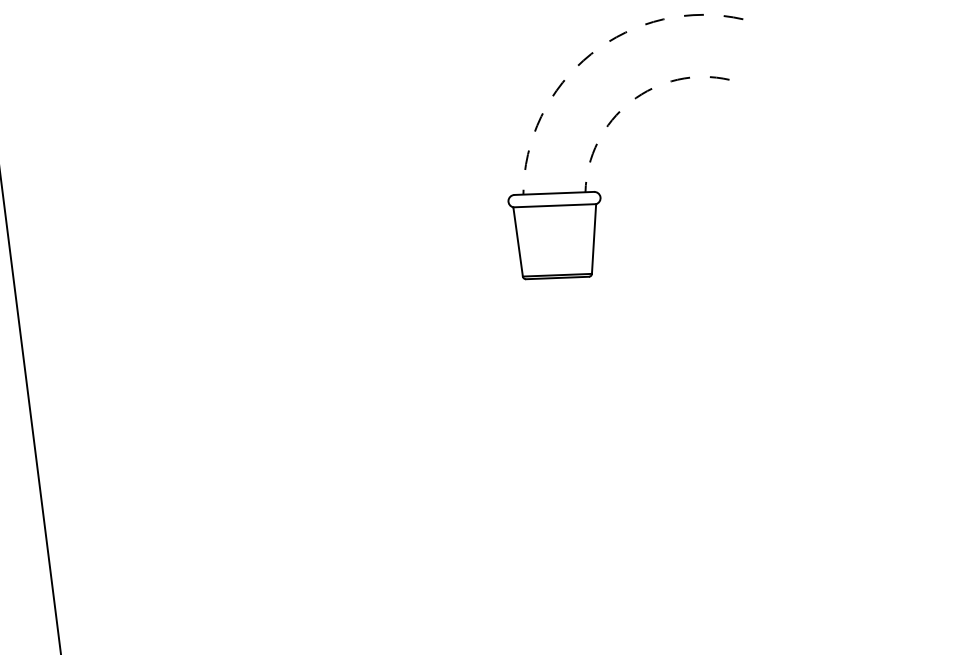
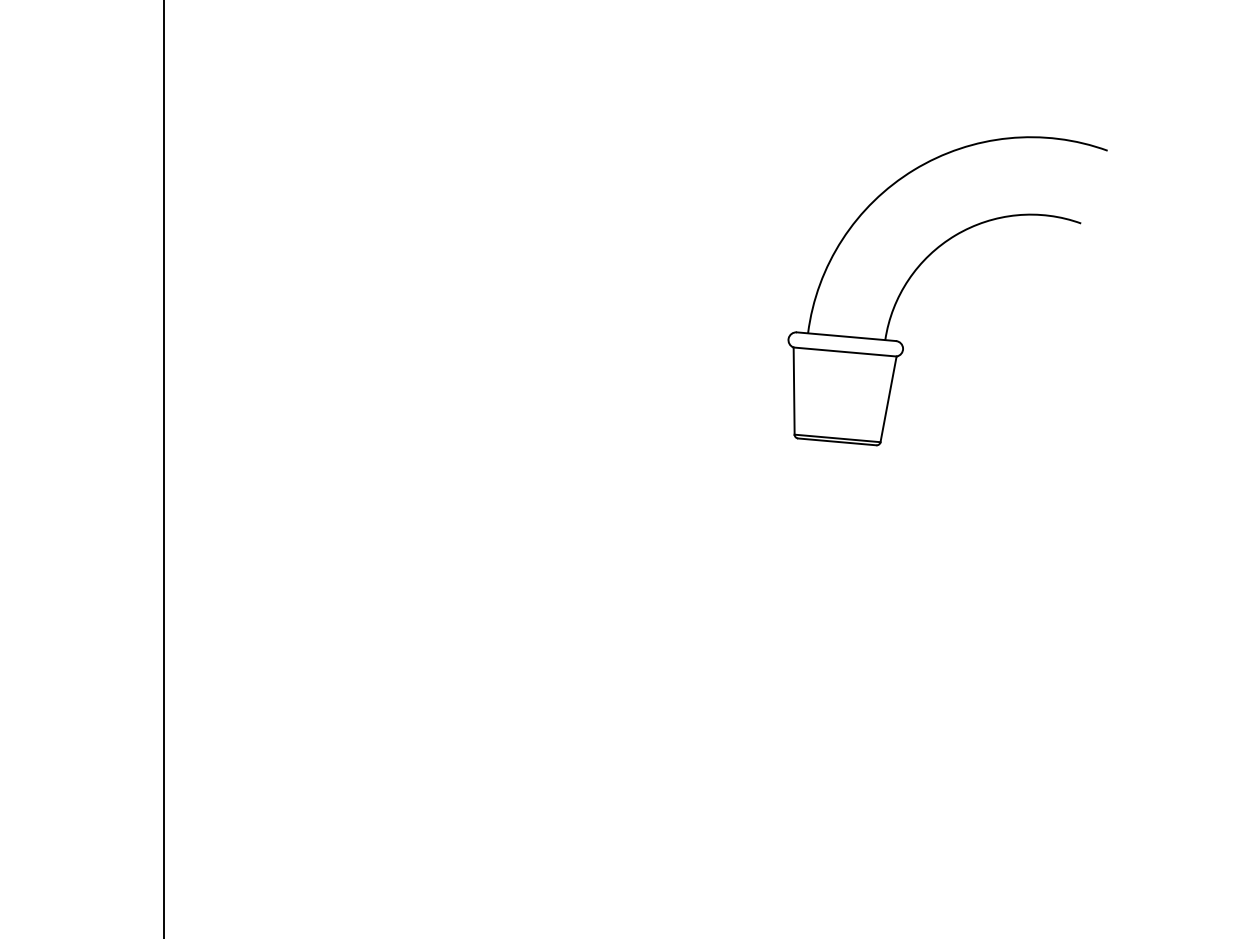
arc: (590, 54) -> (913, 170), dashed -> solid
arc: (630, 102) -> (955, 235), dashed -> solid

